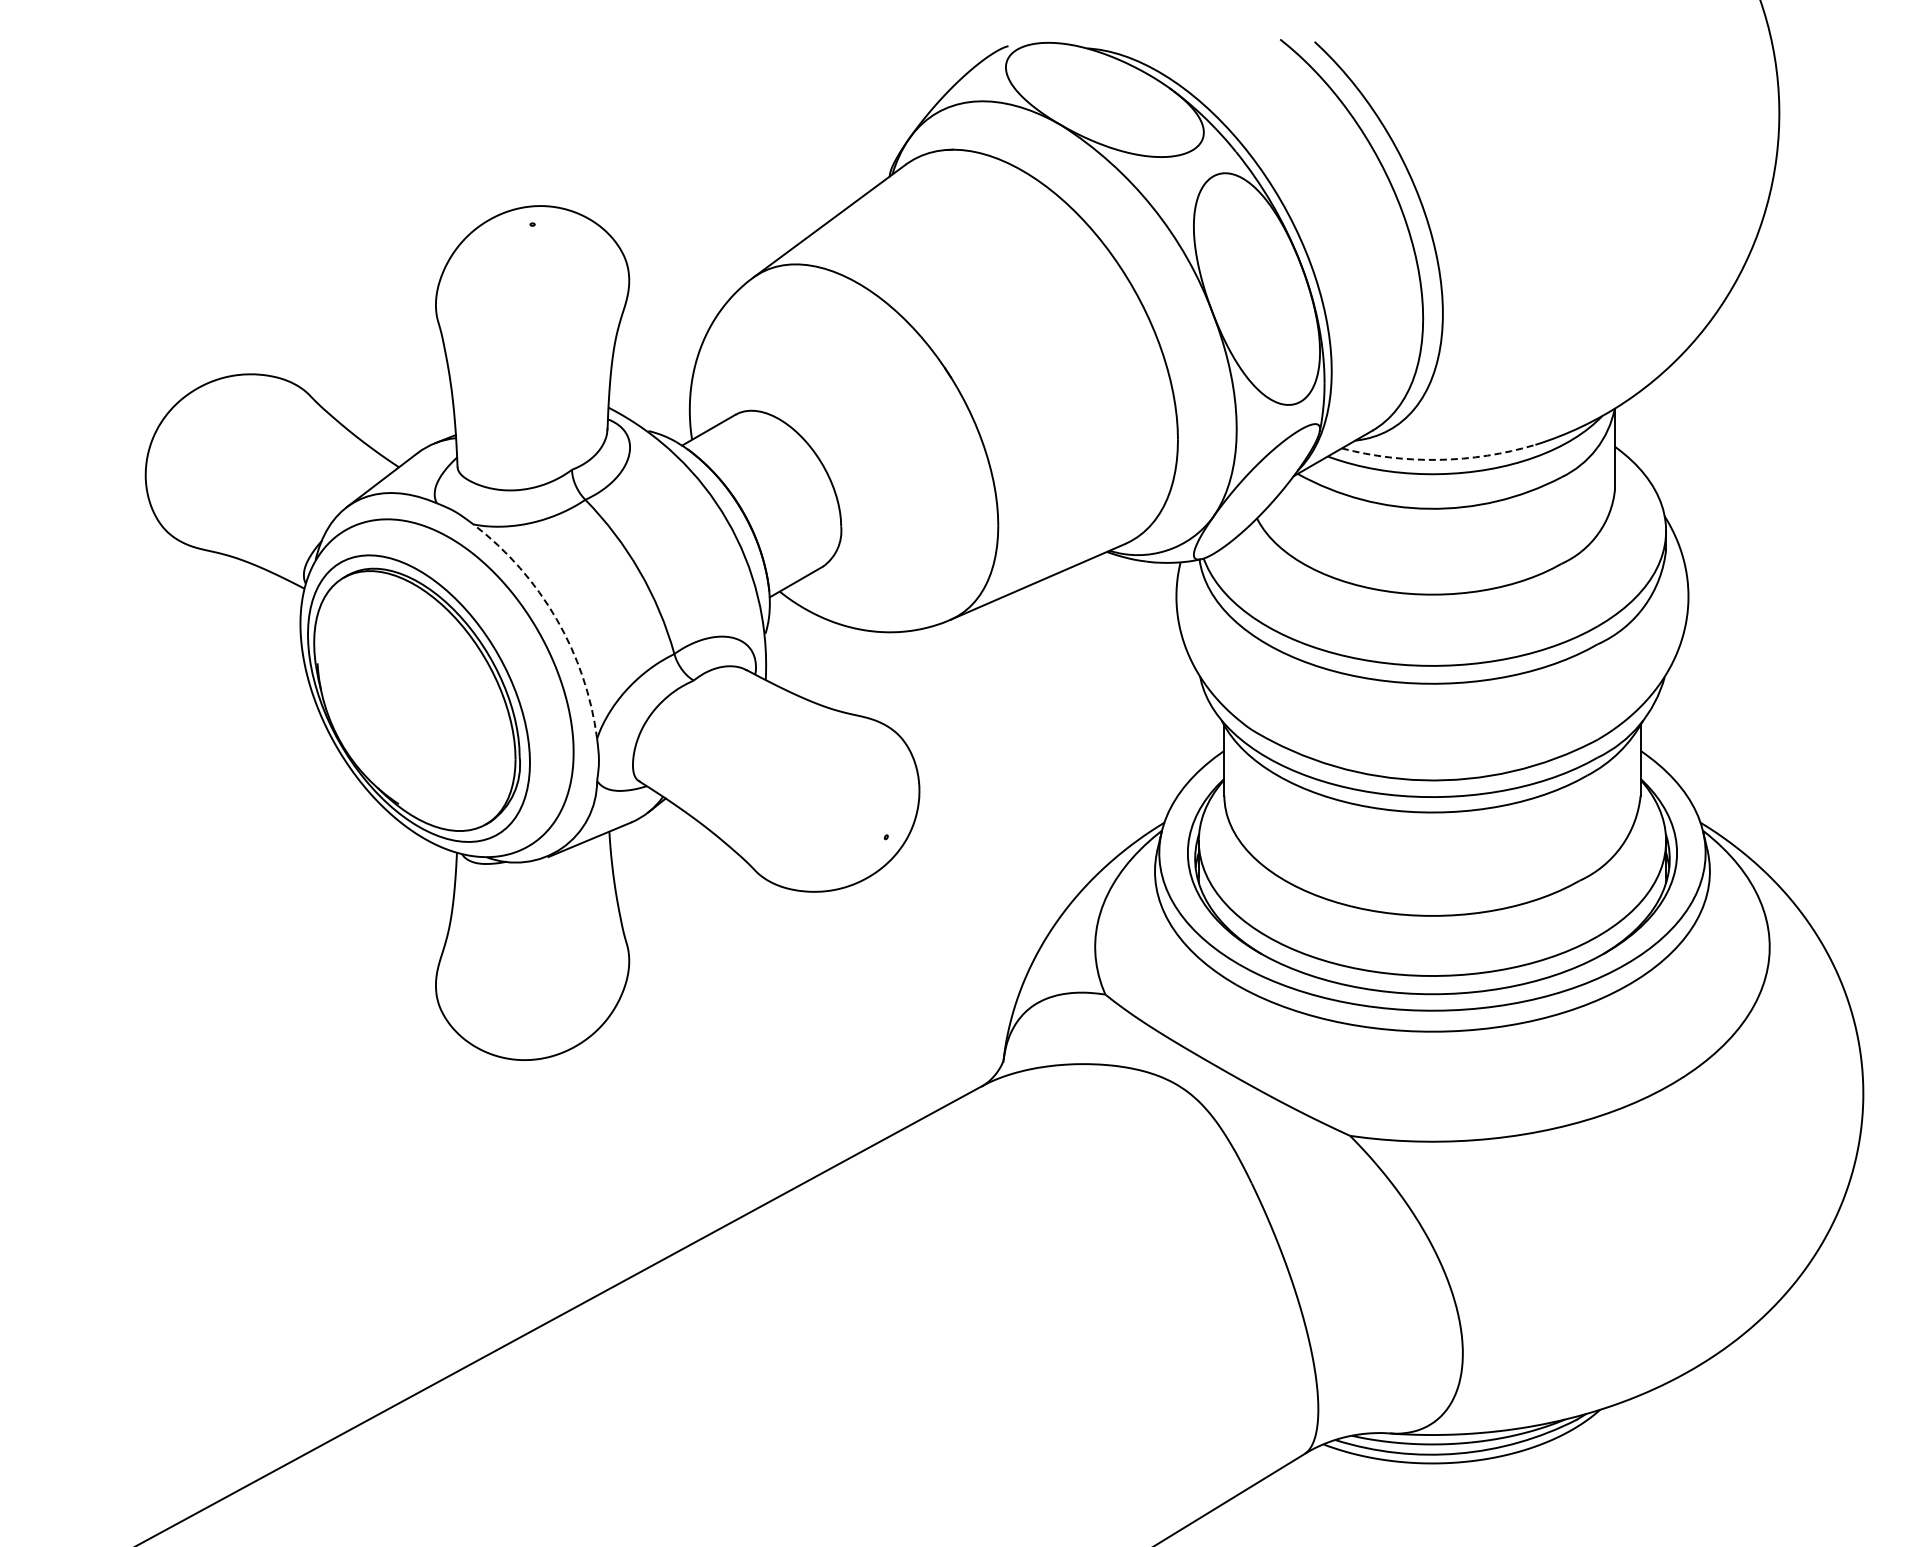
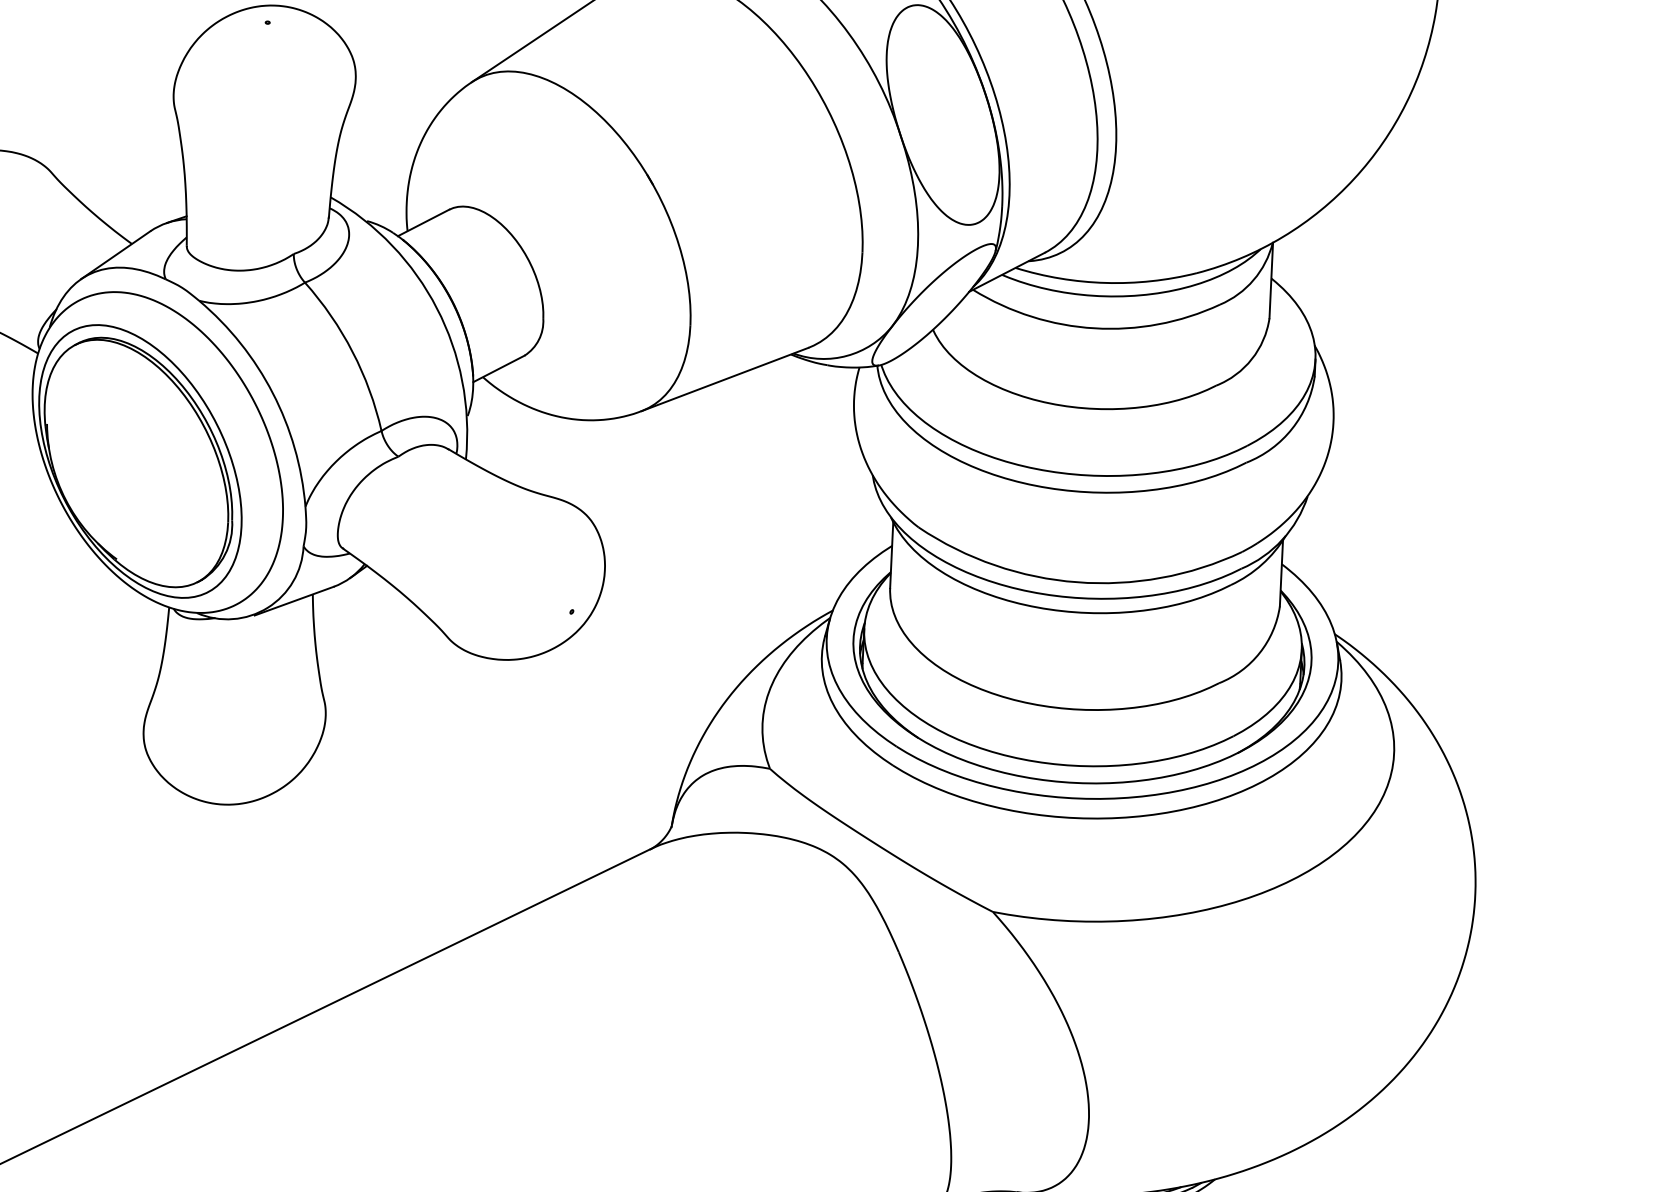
arc: (1438, 459) -> (1105, 282), dashed -> solid
arc: (556, 619) -> (272, 393), dashed -> solid

